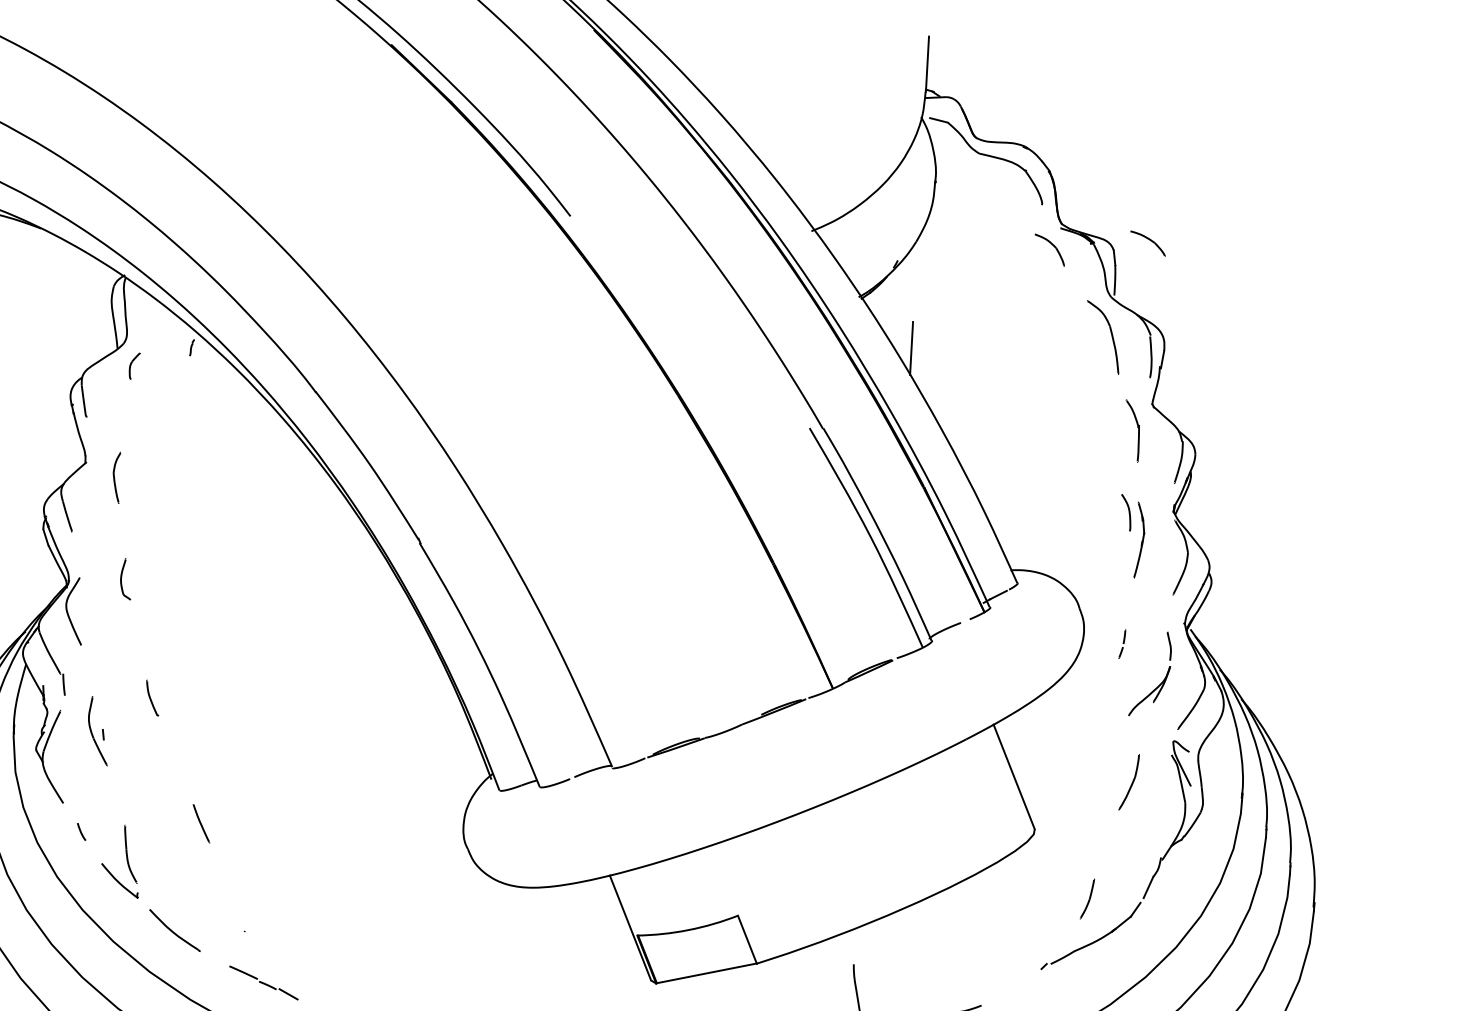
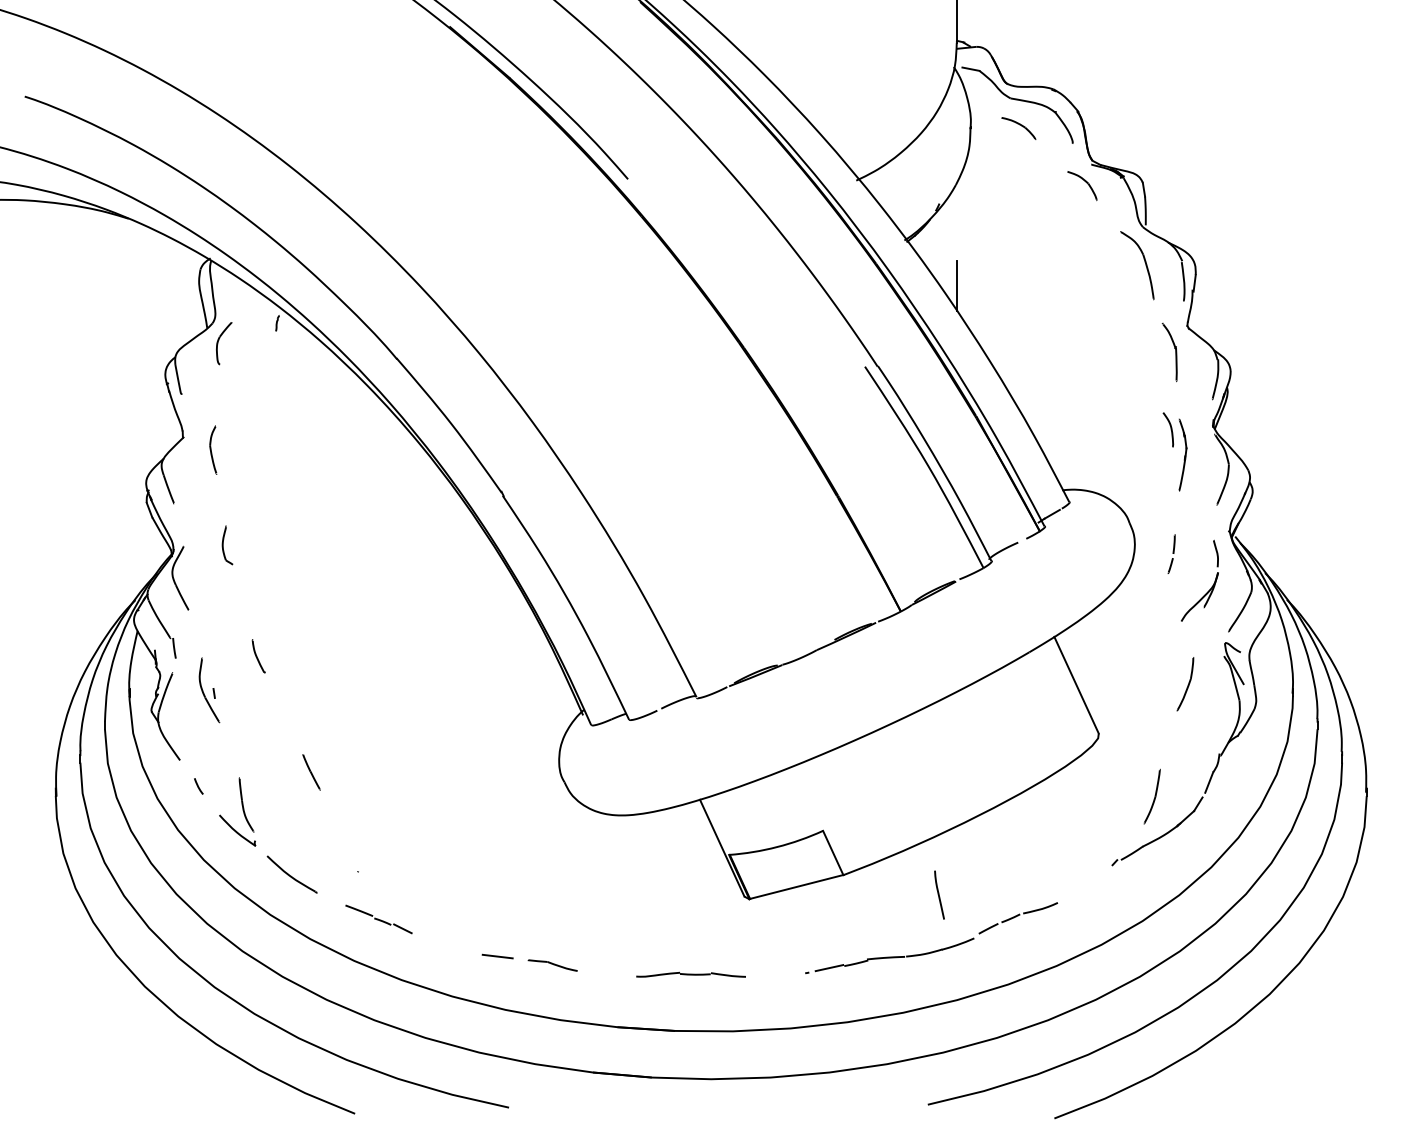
part: (1147, 243) -> (1018, 128), moved
part: (134, 365) -> (224, 343), size x1.67
part: (1122, 643) -> (1171, 553), size x1.43
part: (1086, 898) -> (1151, 796), size x1.43

